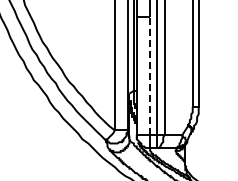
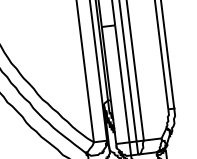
line: (150, 75) -> (122, 83), dashed -> solid

